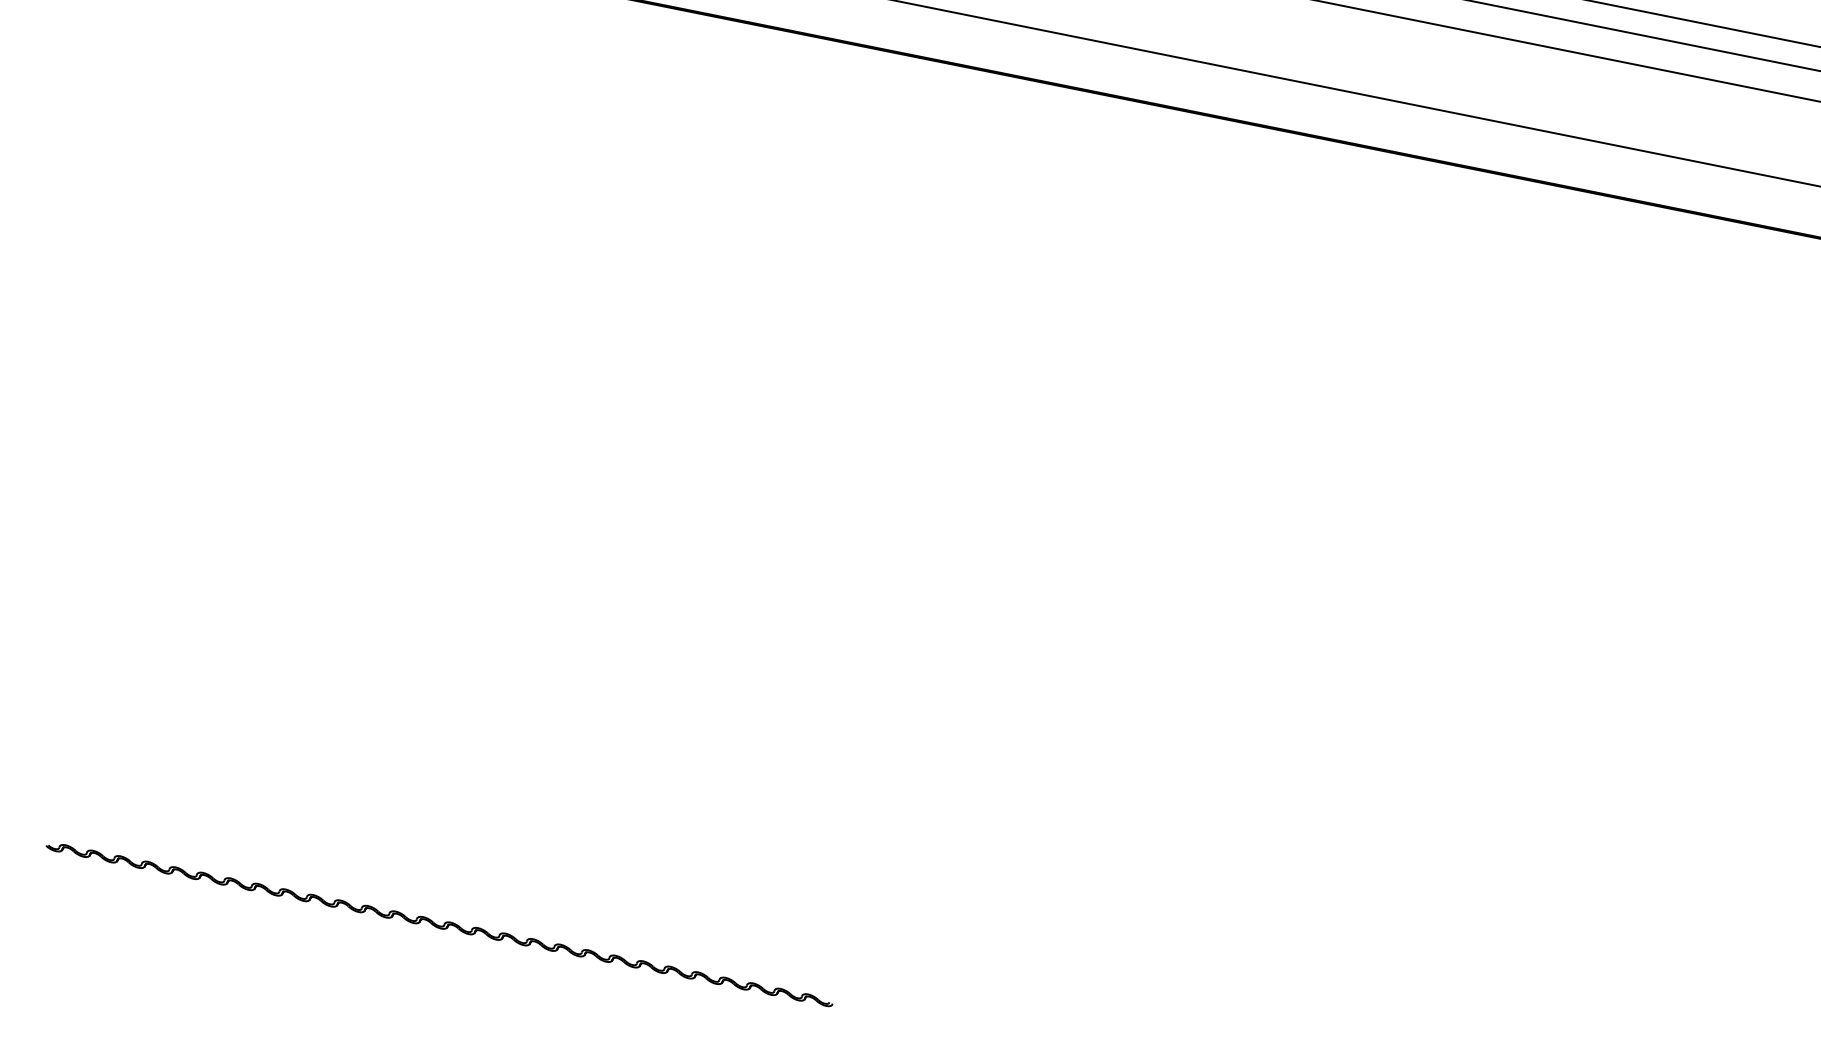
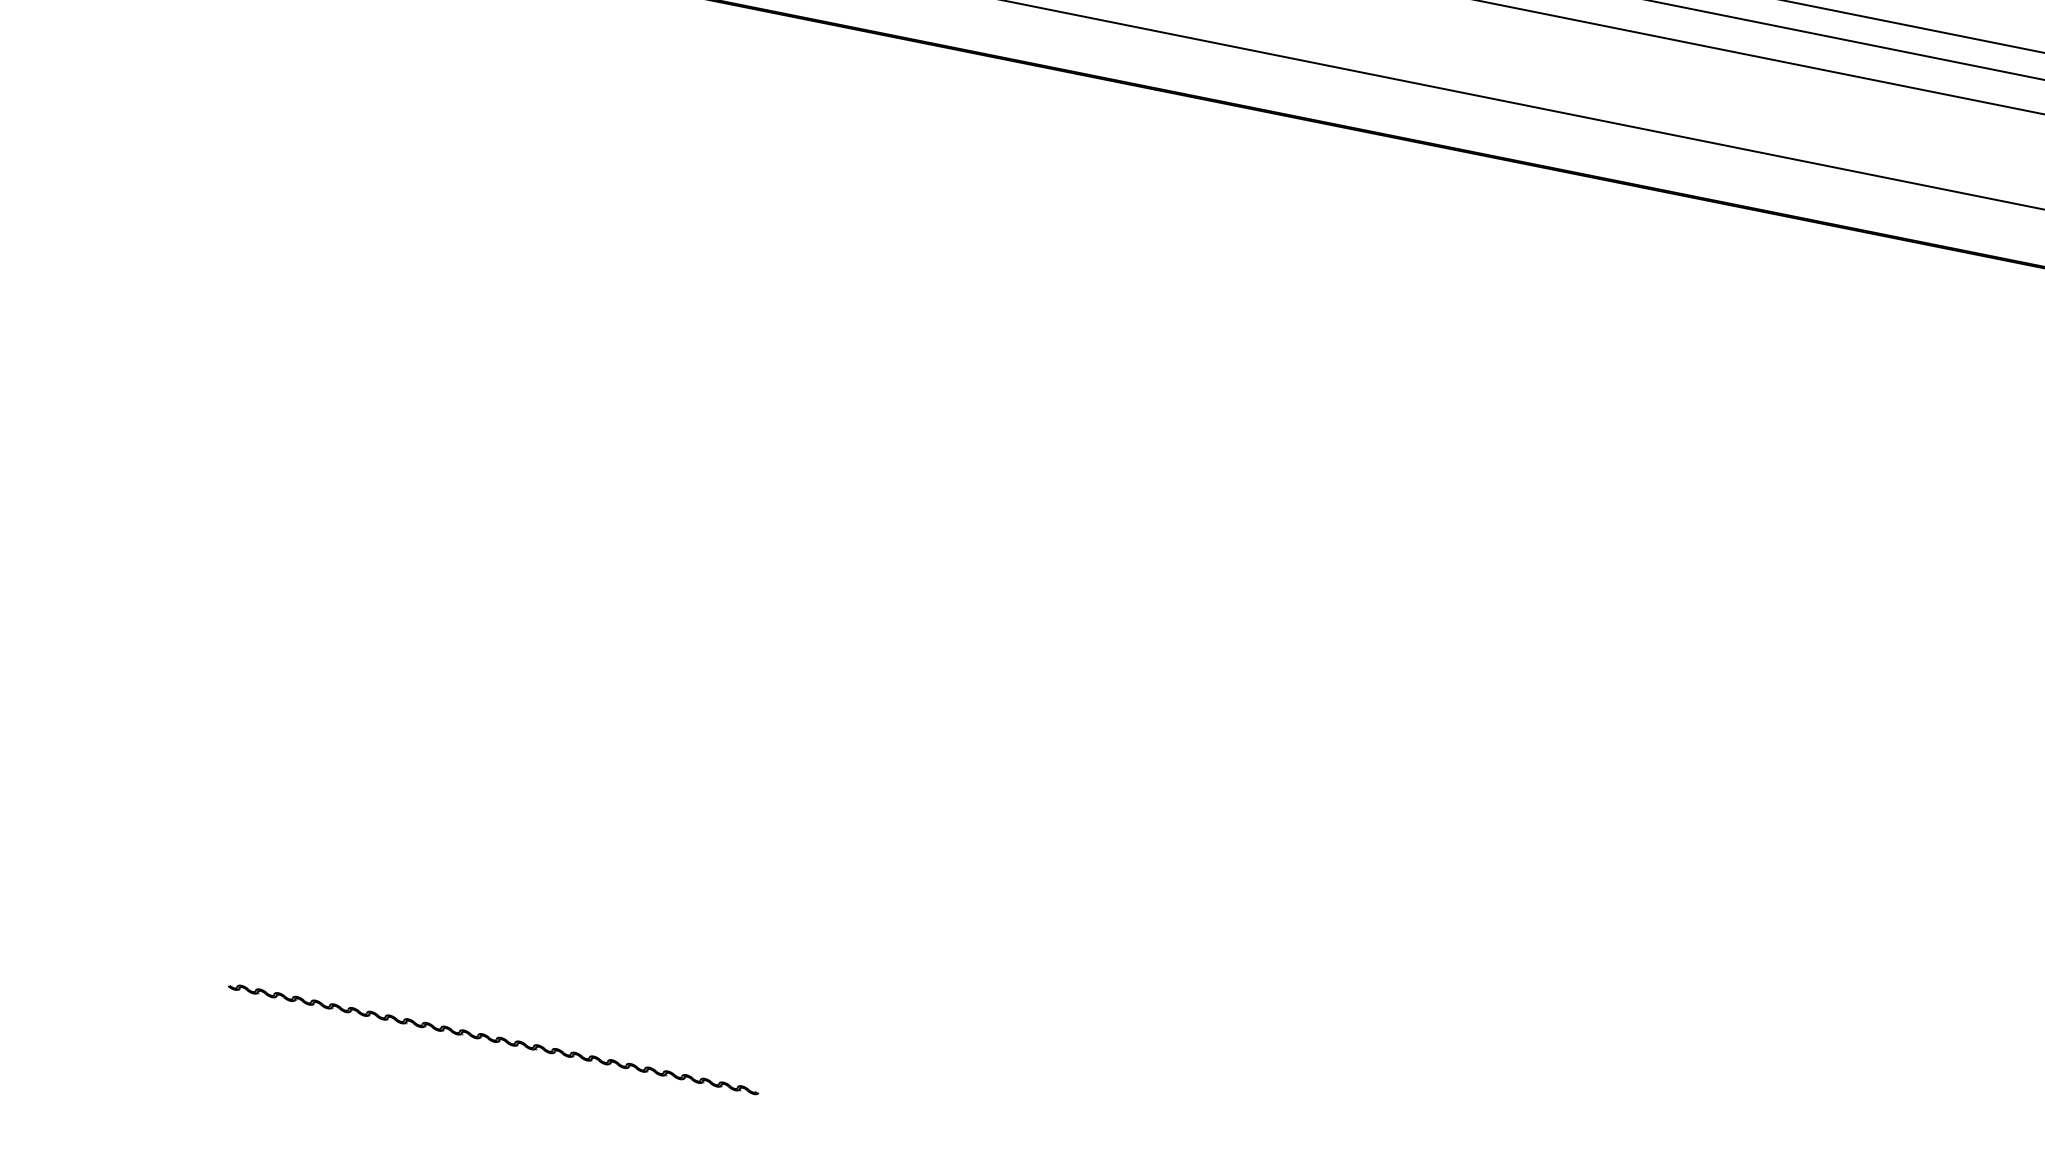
part: (439, 925) -> (493, 1039), size x0.6

